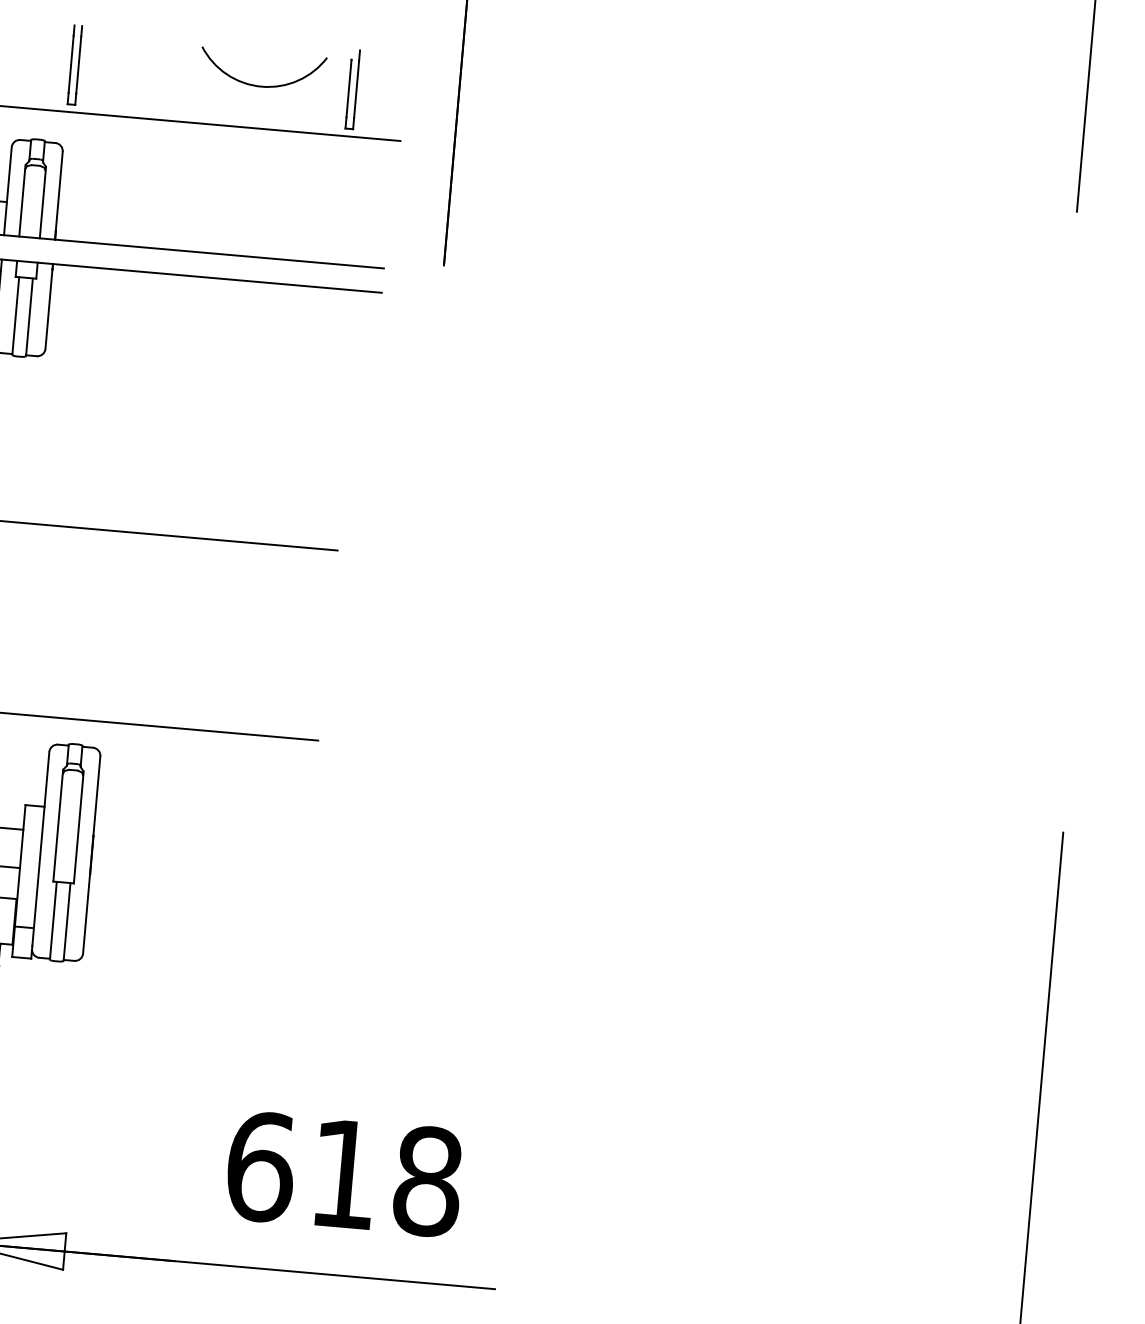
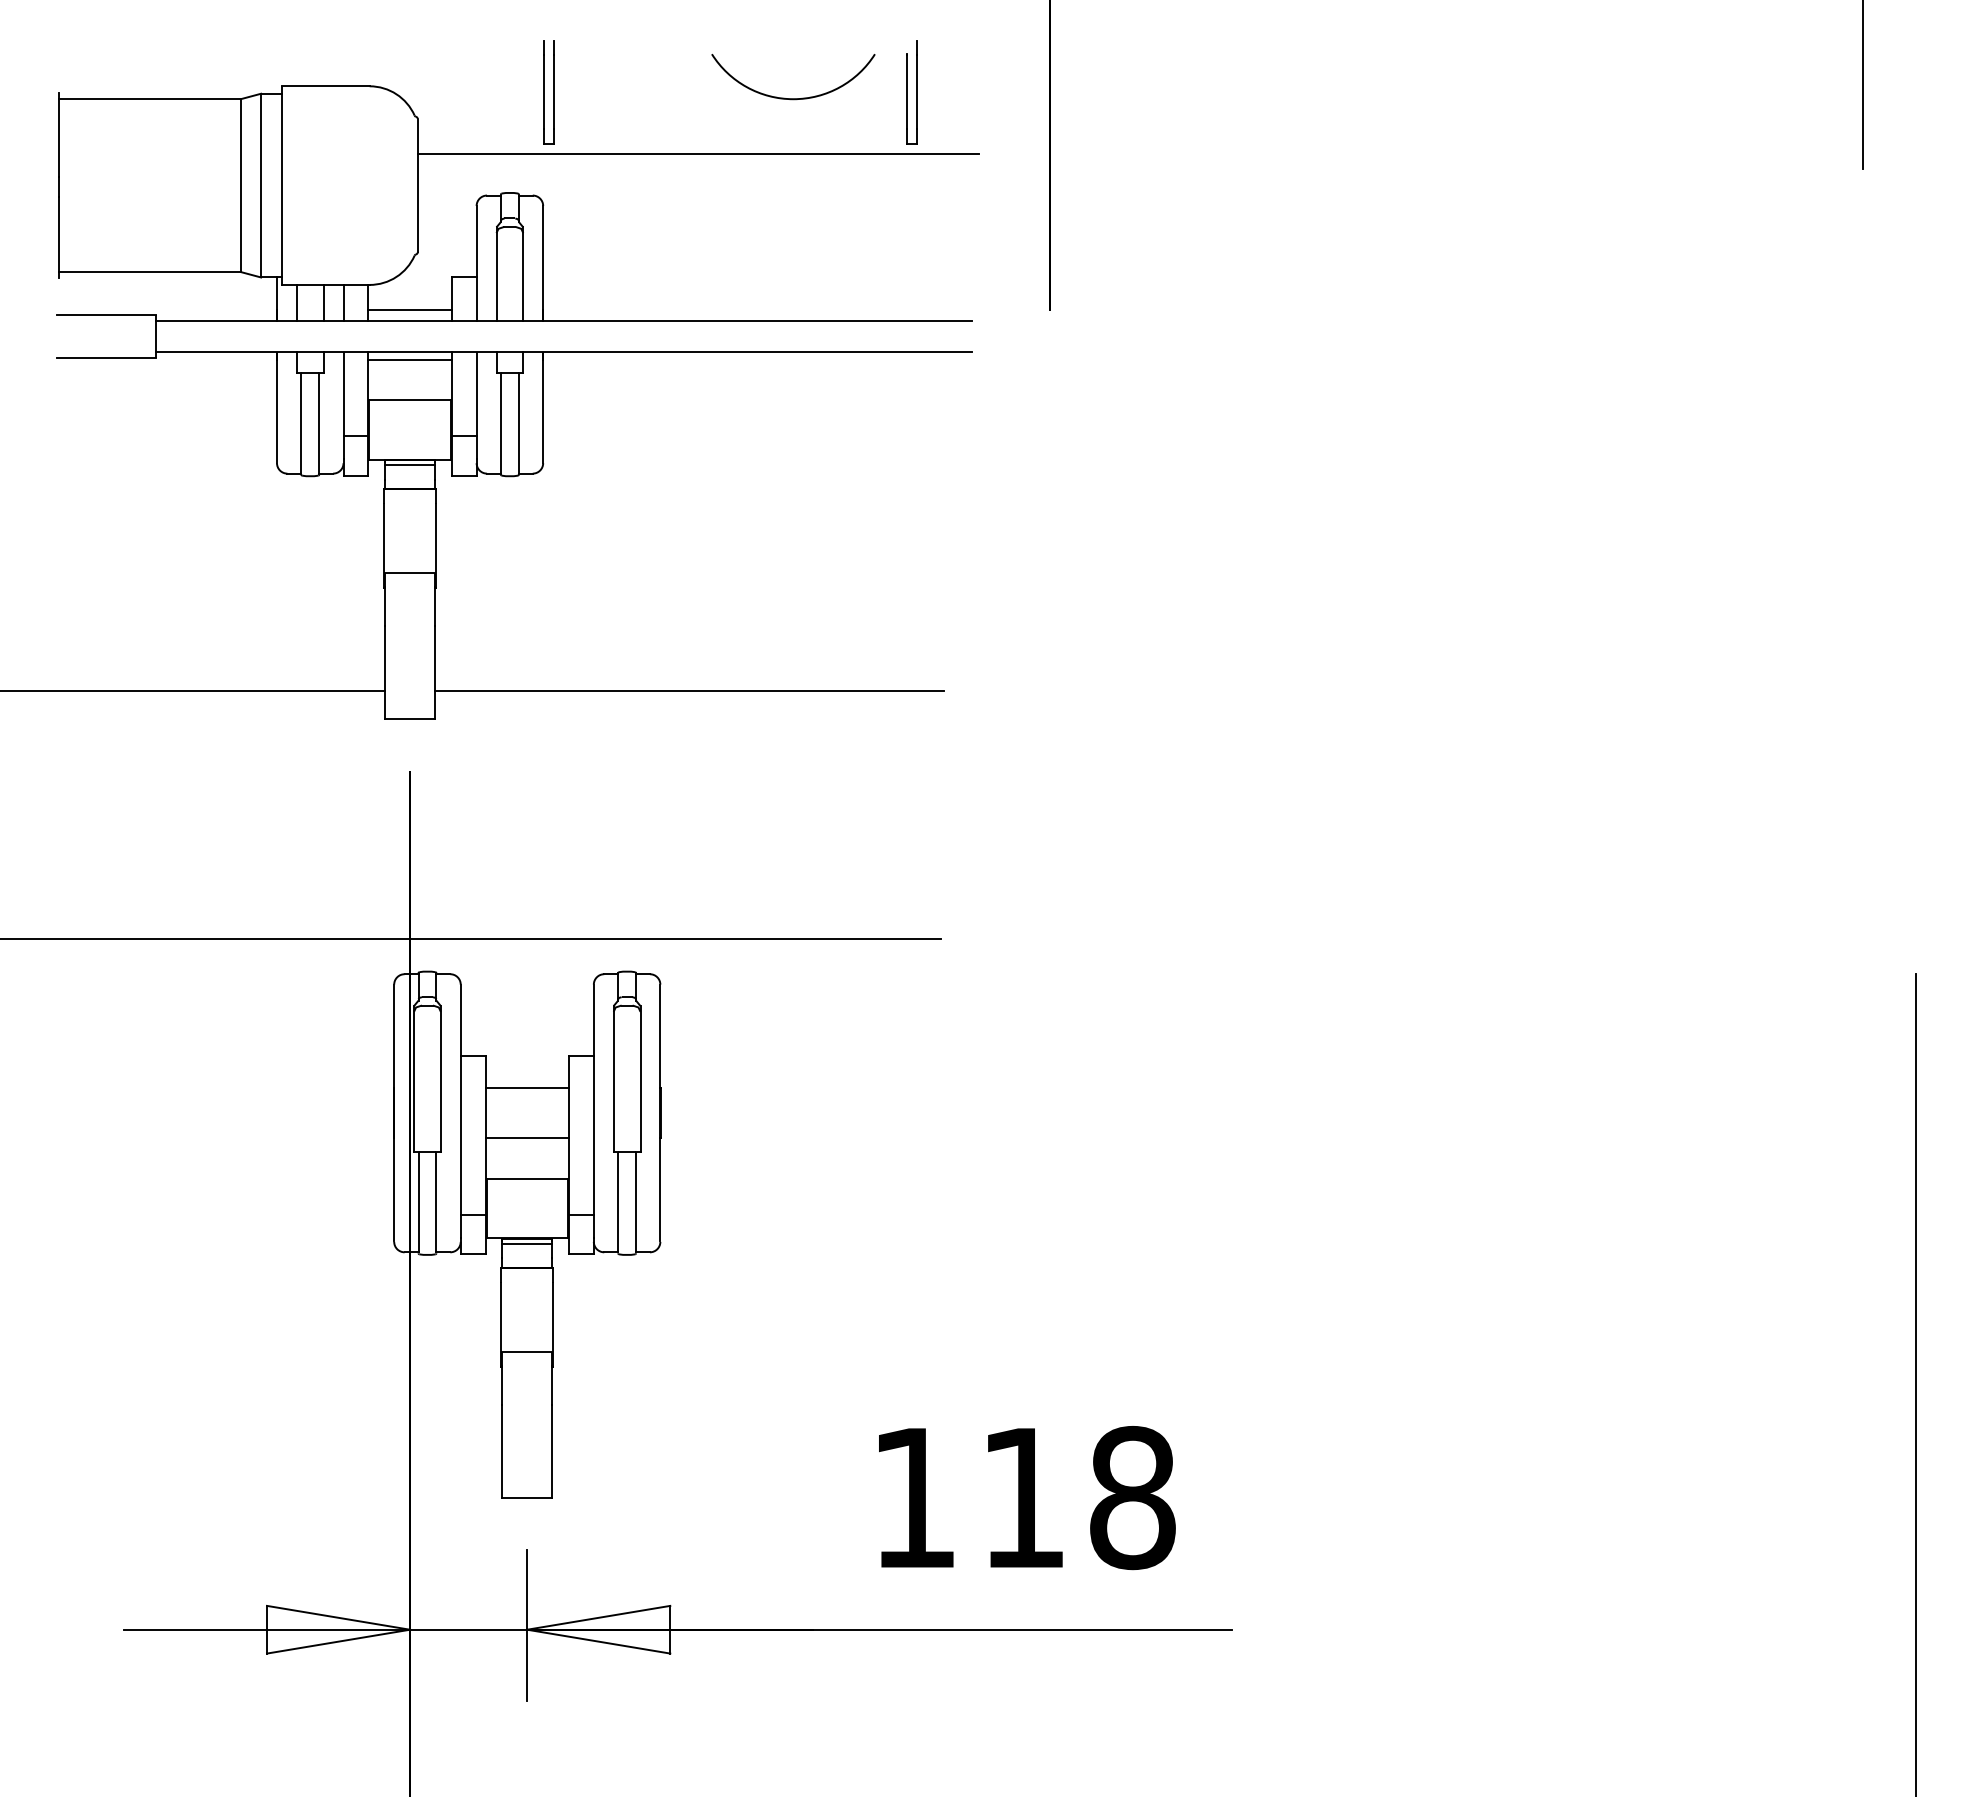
text: (261, 1167) -> (915, 1498), 618 -> 118

